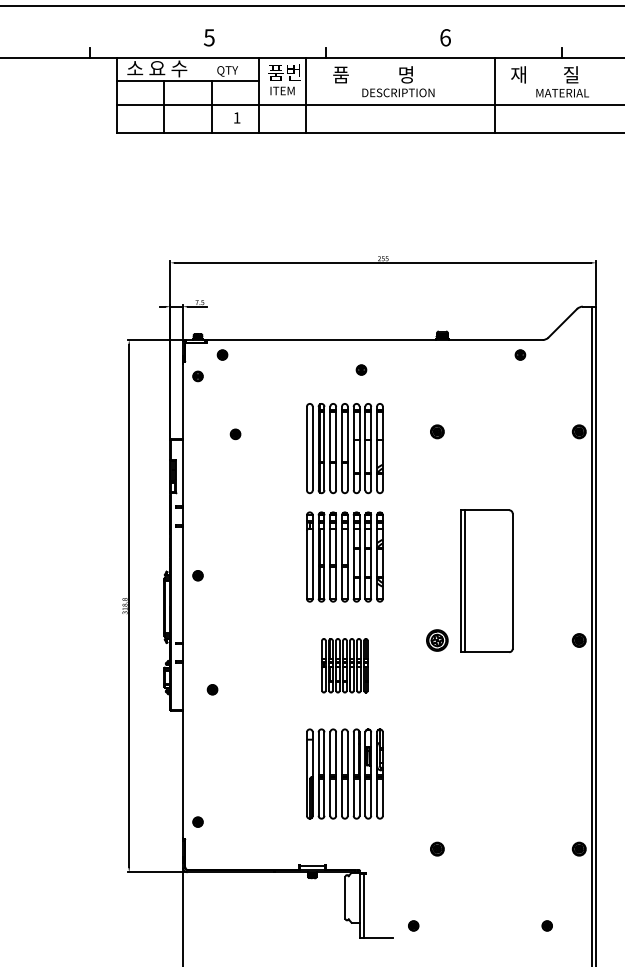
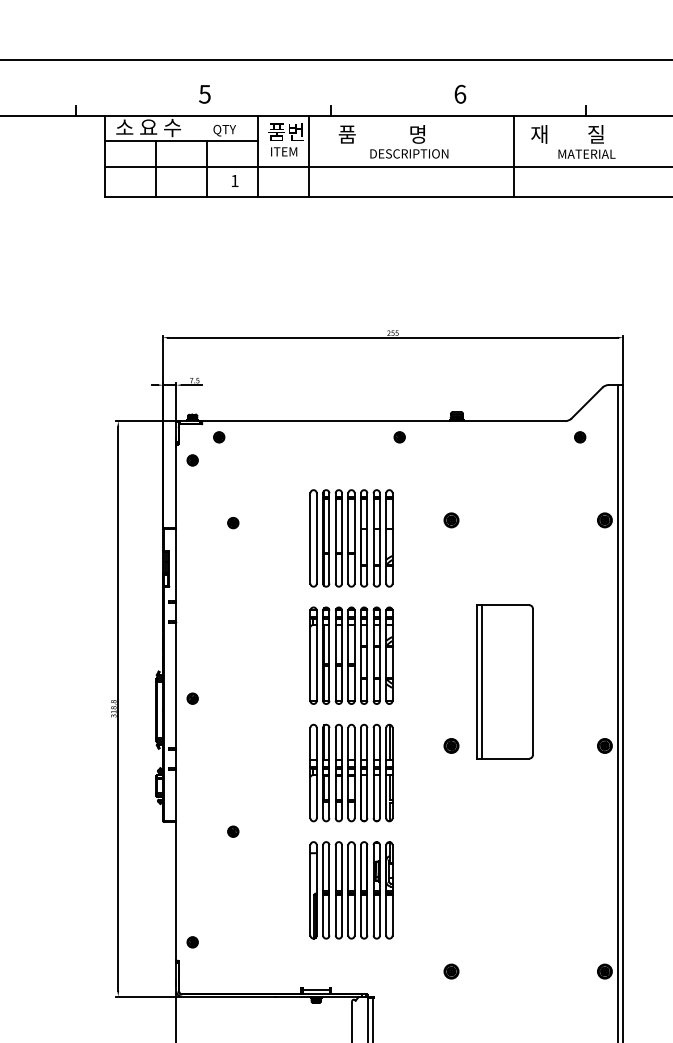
part: (520, 354) -> (580, 436), moved
part: (361, 369) -> (399, 436), moved
part: (197, 575) -> (192, 698), moved
part: (437, 640) -> (451, 745), size x0.62
part: (344, 665) -> (351, 773), size x1.67
part: (212, 689) -> (233, 831), moved

